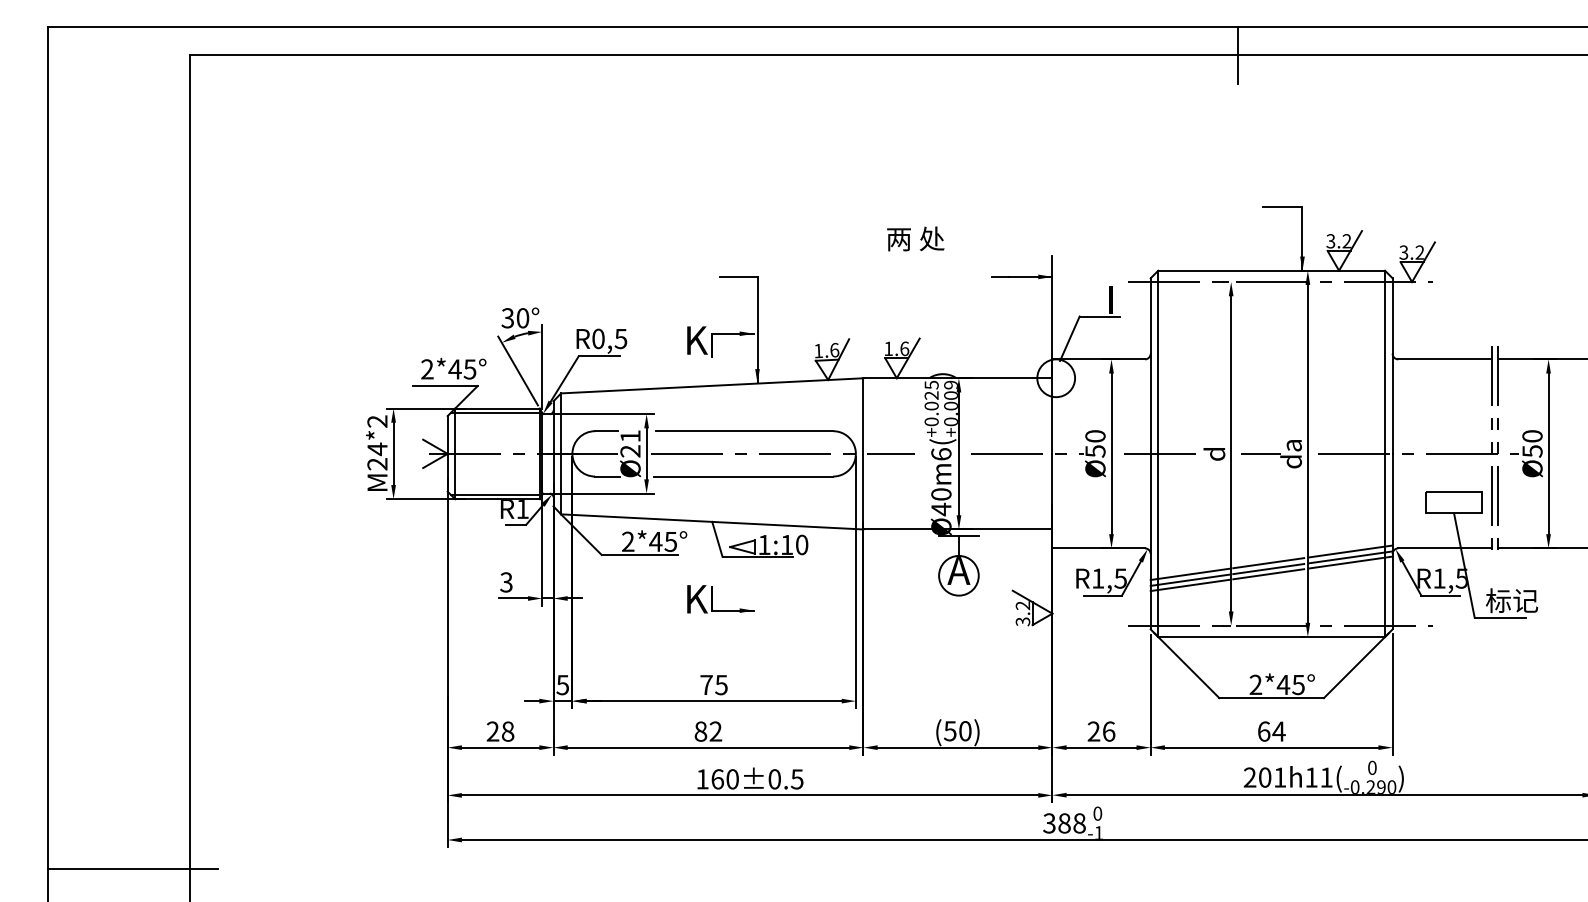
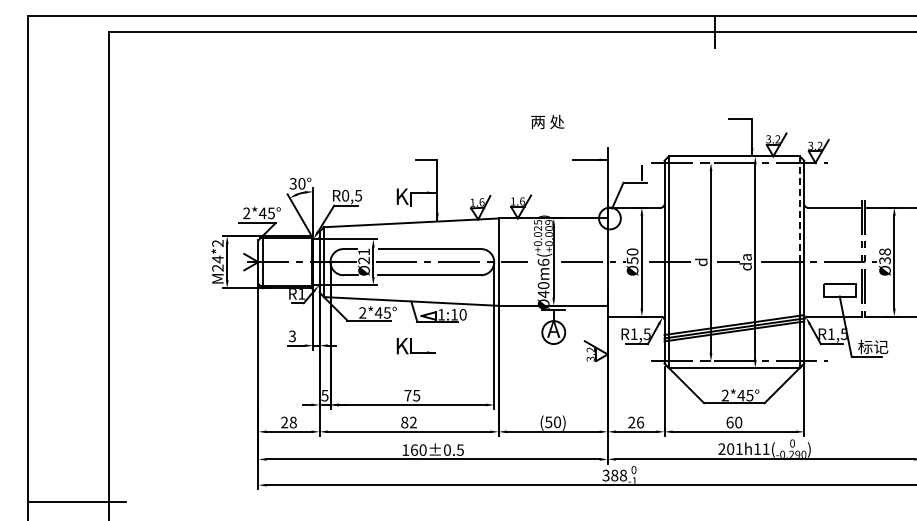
text: (915, 238) -> (547, 121), moved
line: (1384, 362) -> (799, 209), solid -> dashed
text: (1531, 442) -> (884, 255), Ø50 -> Ø38
text: (1278, 731) -> (738, 422), 64 -> 60

